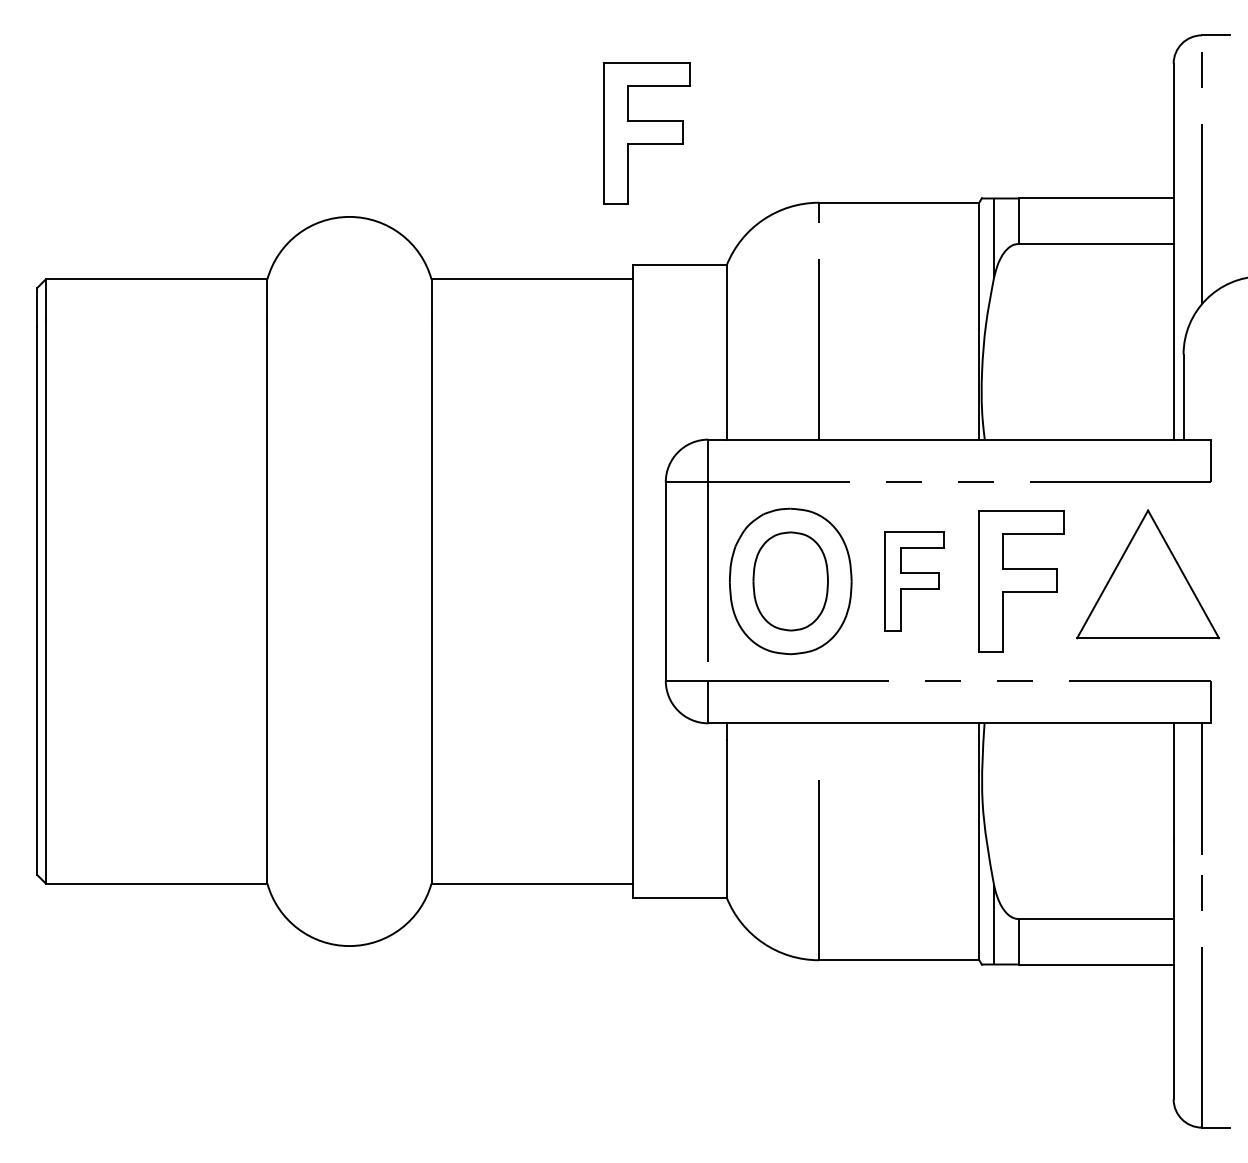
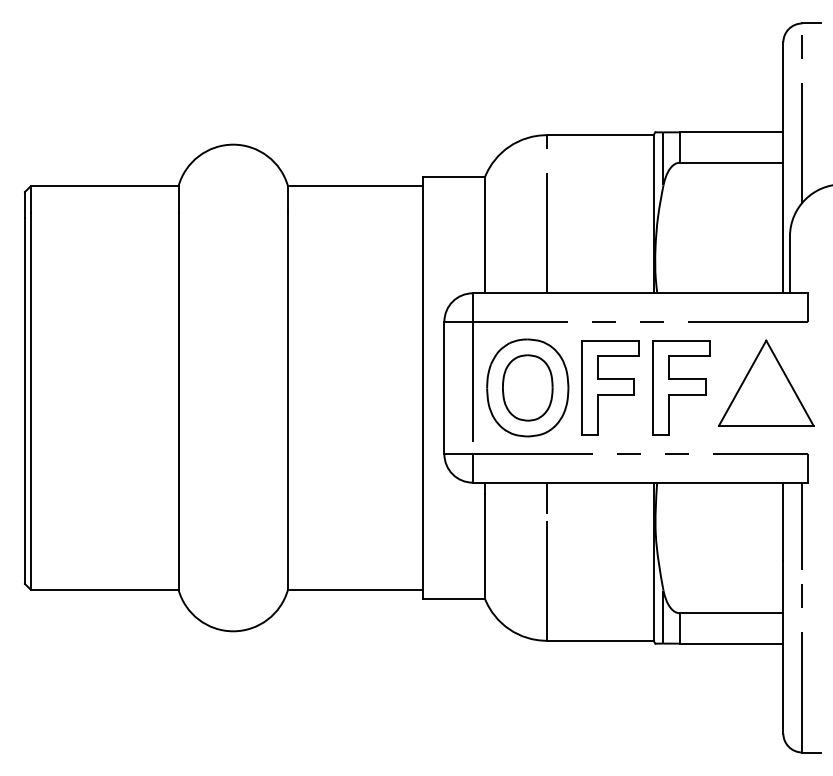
part: (646, 132) -> (431, 88), removed
part: (914, 580) -> (610, 387), size x1.43
line: (818, 747) -> (546, 498), added

